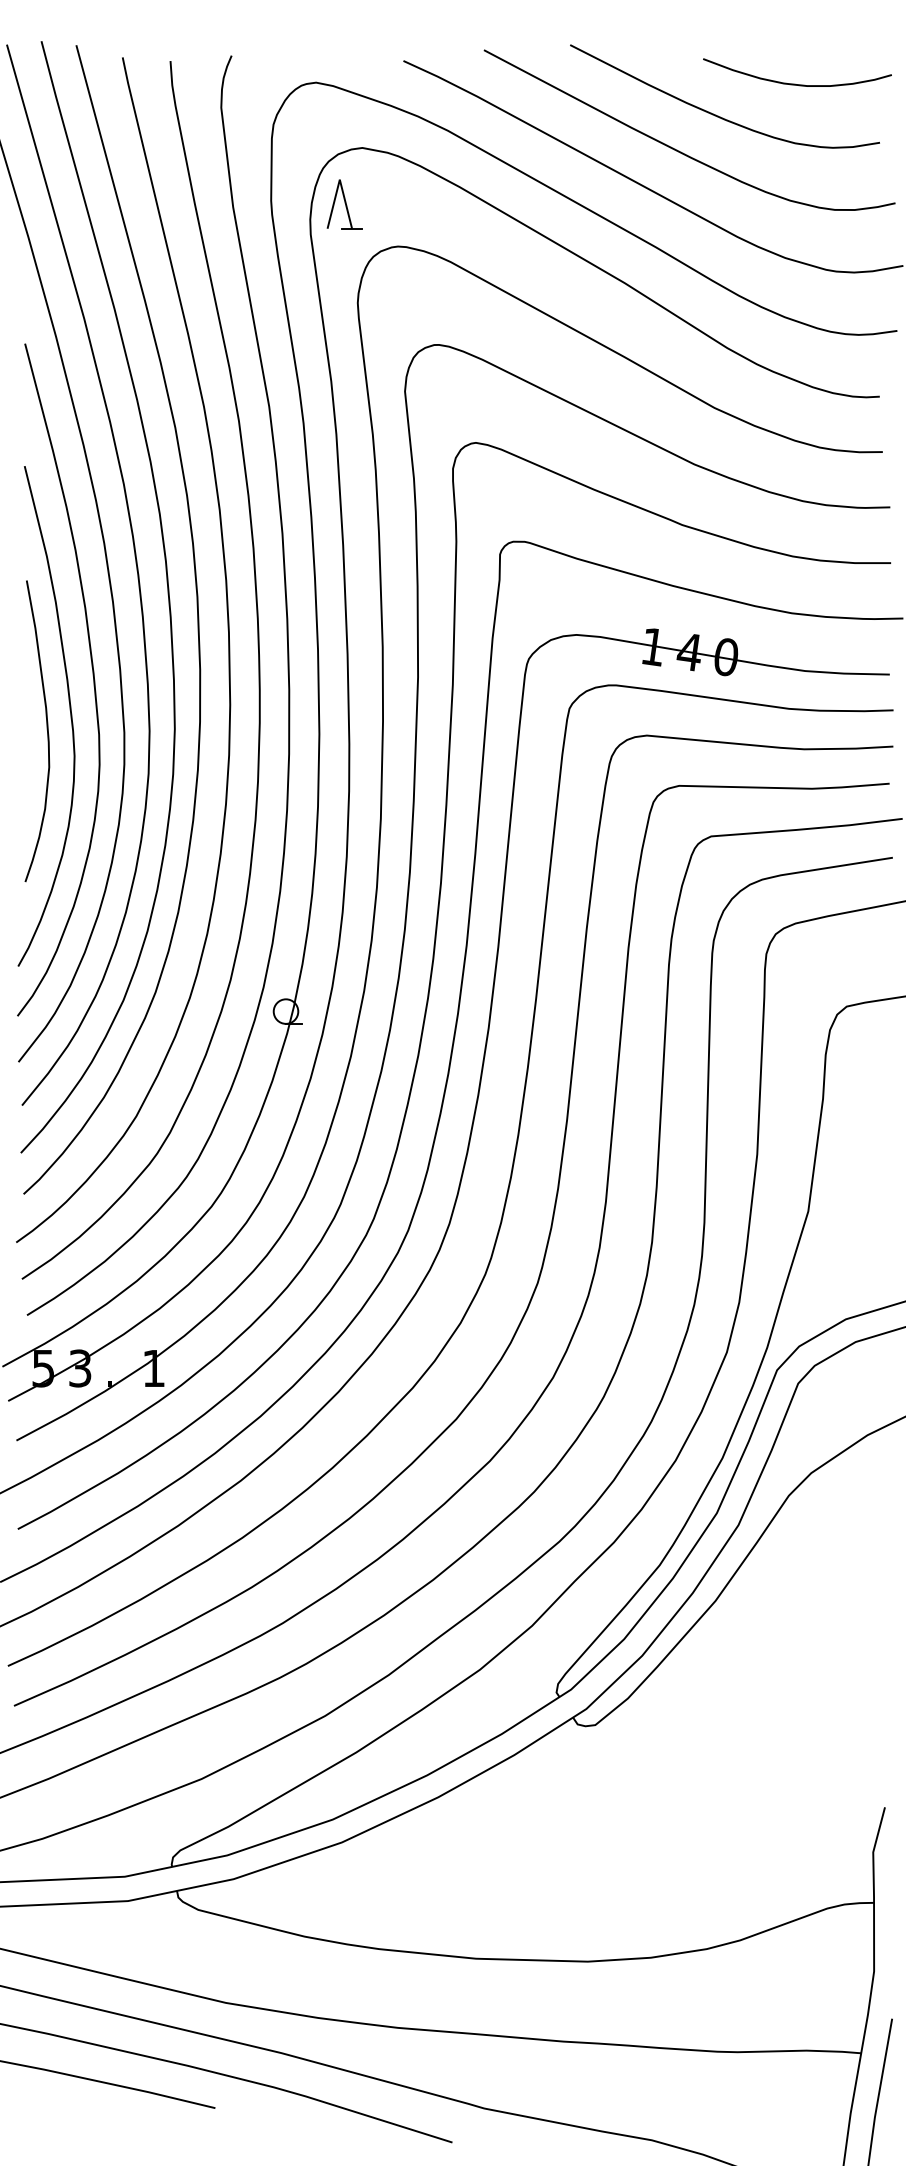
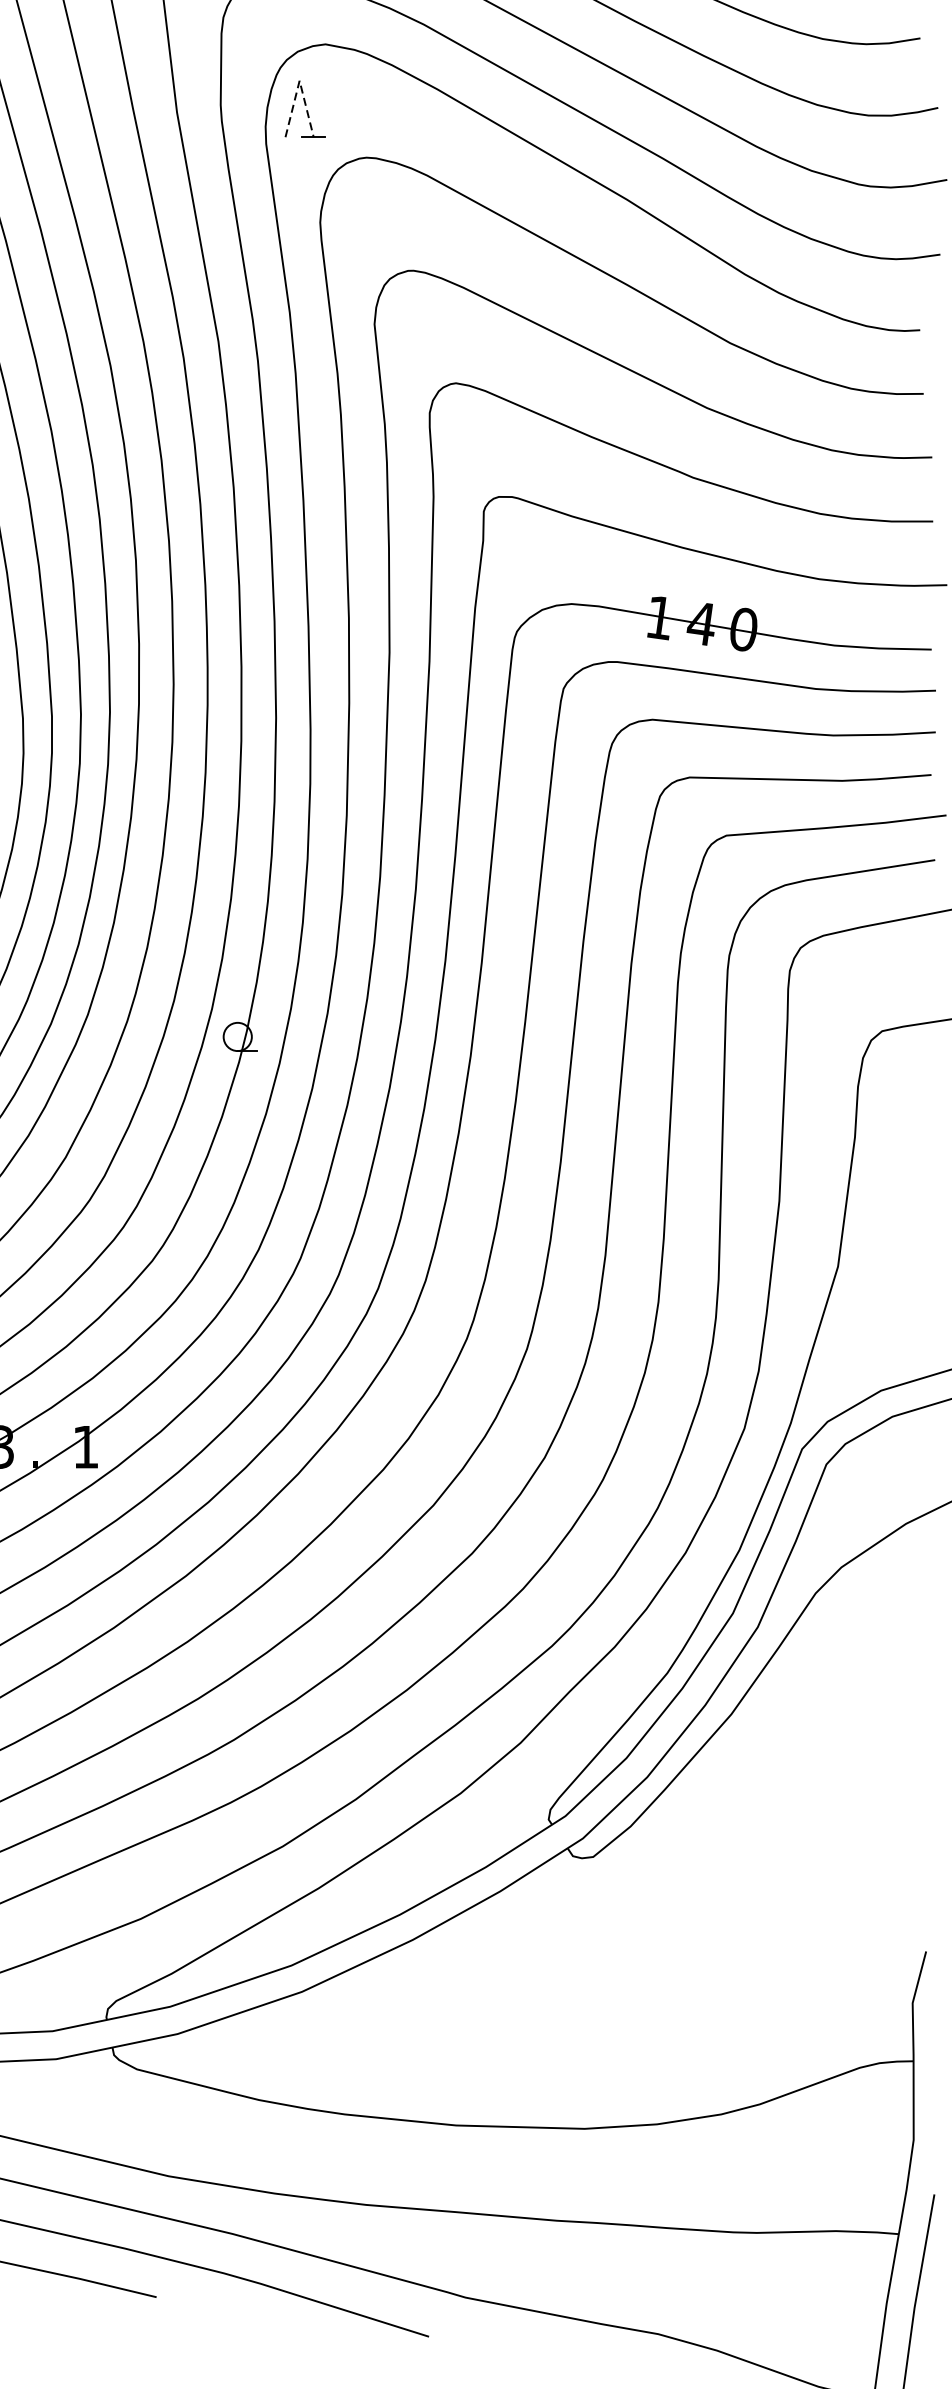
line: (339, 179) -> (299, 80), solid -> dashed

